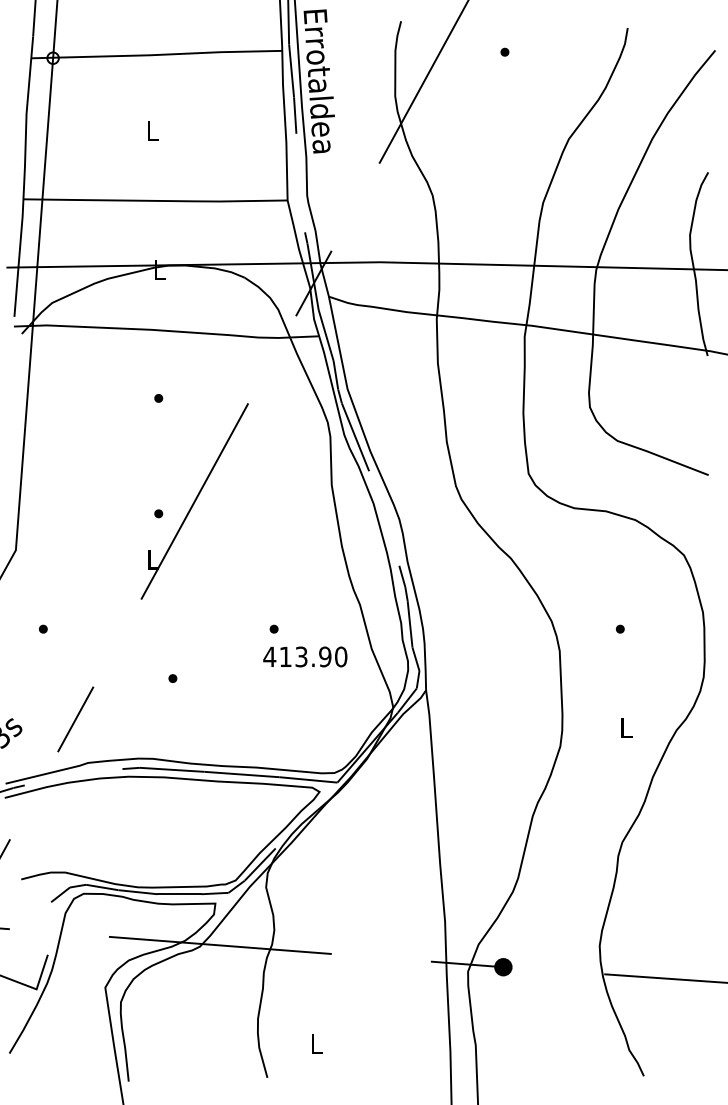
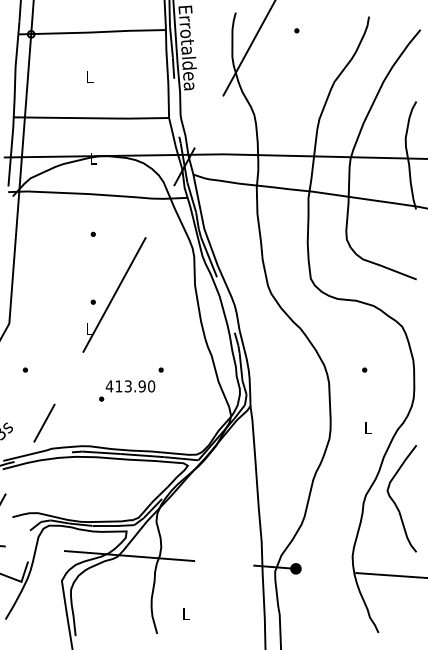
text: (305, 657) -> (130, 386), moved
curve: (672, 854) -> (395, 502), added

